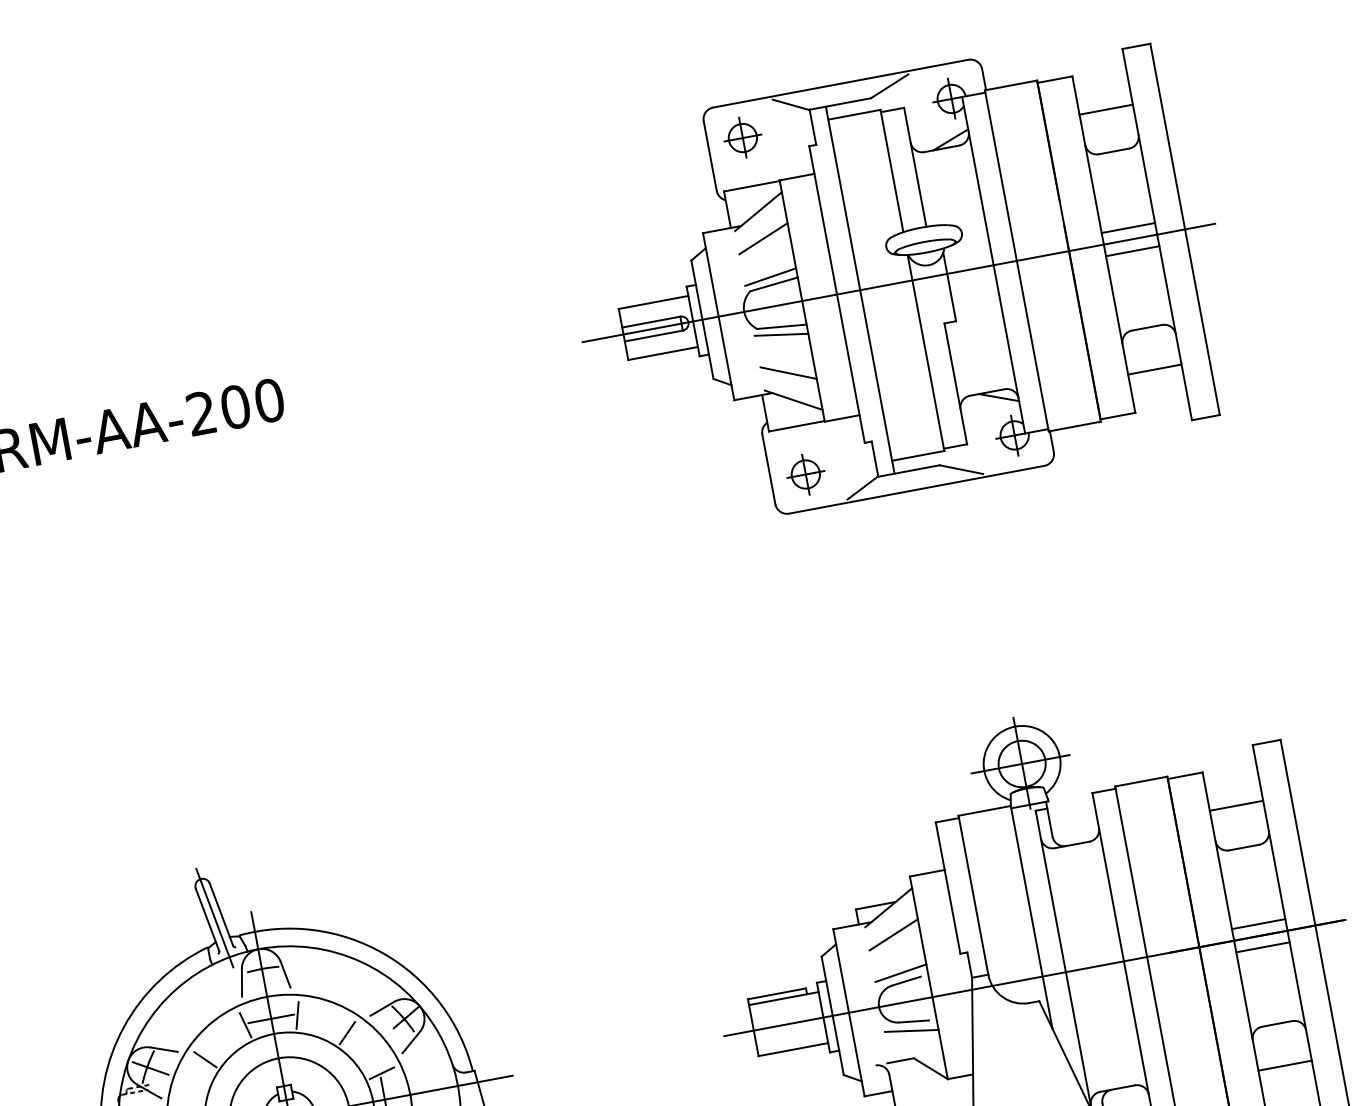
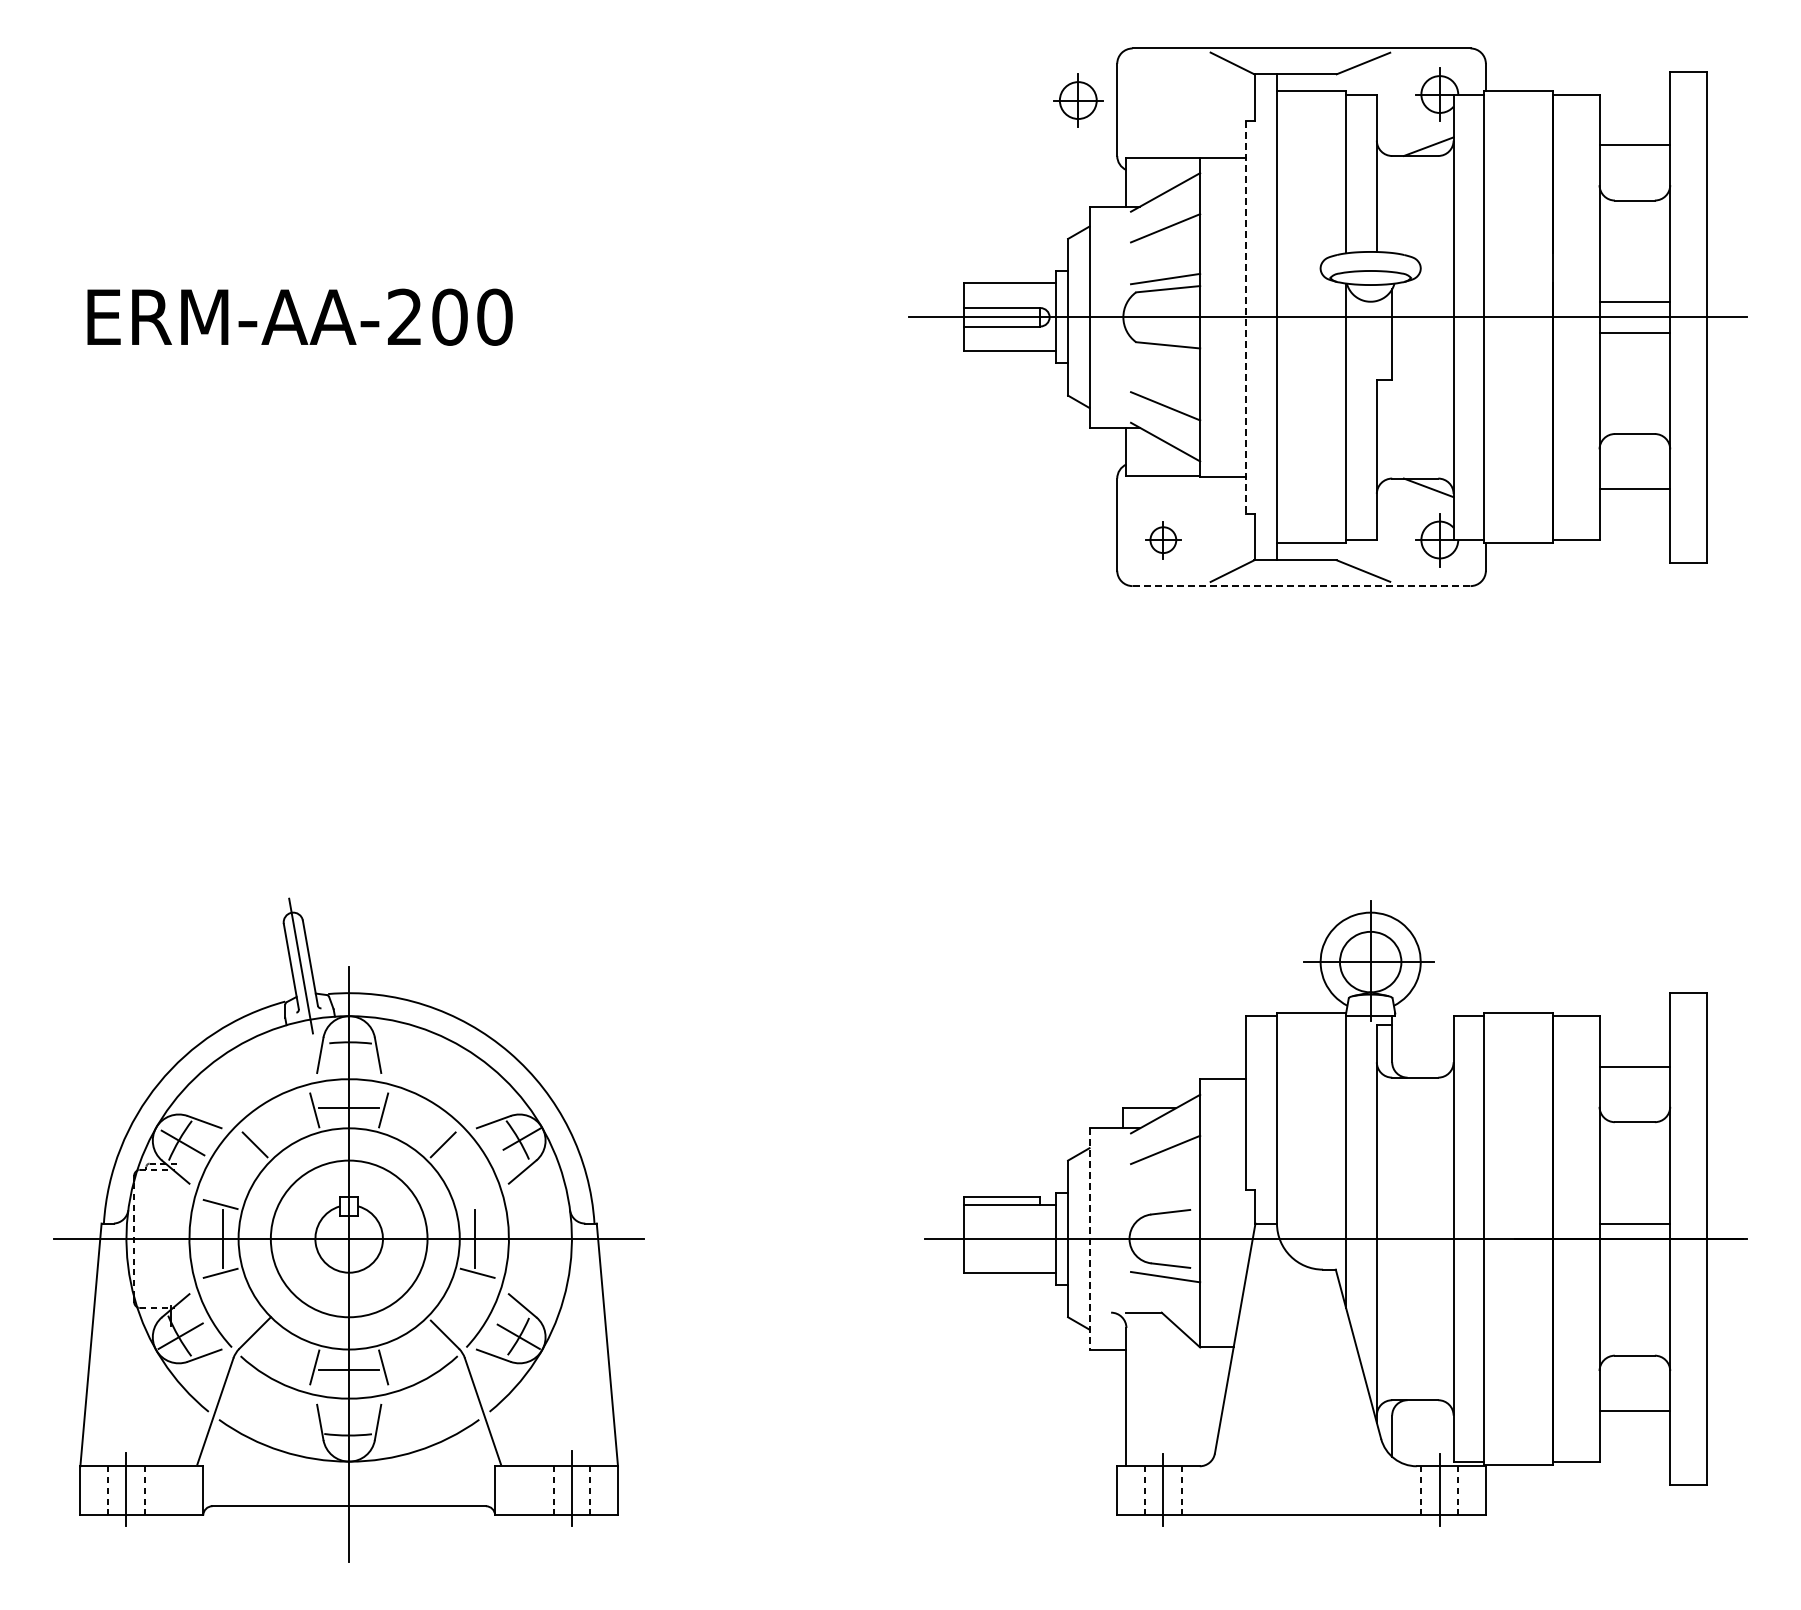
part: (743, 137) -> (1078, 100), moved
line: (837, 294) -> (1246, 317), solid -> dashed
line: (781, 334) -> (1165, 355), removed
part: (806, 474) -> (1163, 540), size x0.7
line: (916, 490) -> (1301, 586), solid -> dashed
line: (1262, 947) -> (1634, 1254), removed
line: (900, 973) -> (1165, 1200), removed
line: (848, 1012) -> (1089, 1238), solid -> dashed
line: (381, 1073) -> (477, 1204), removed

